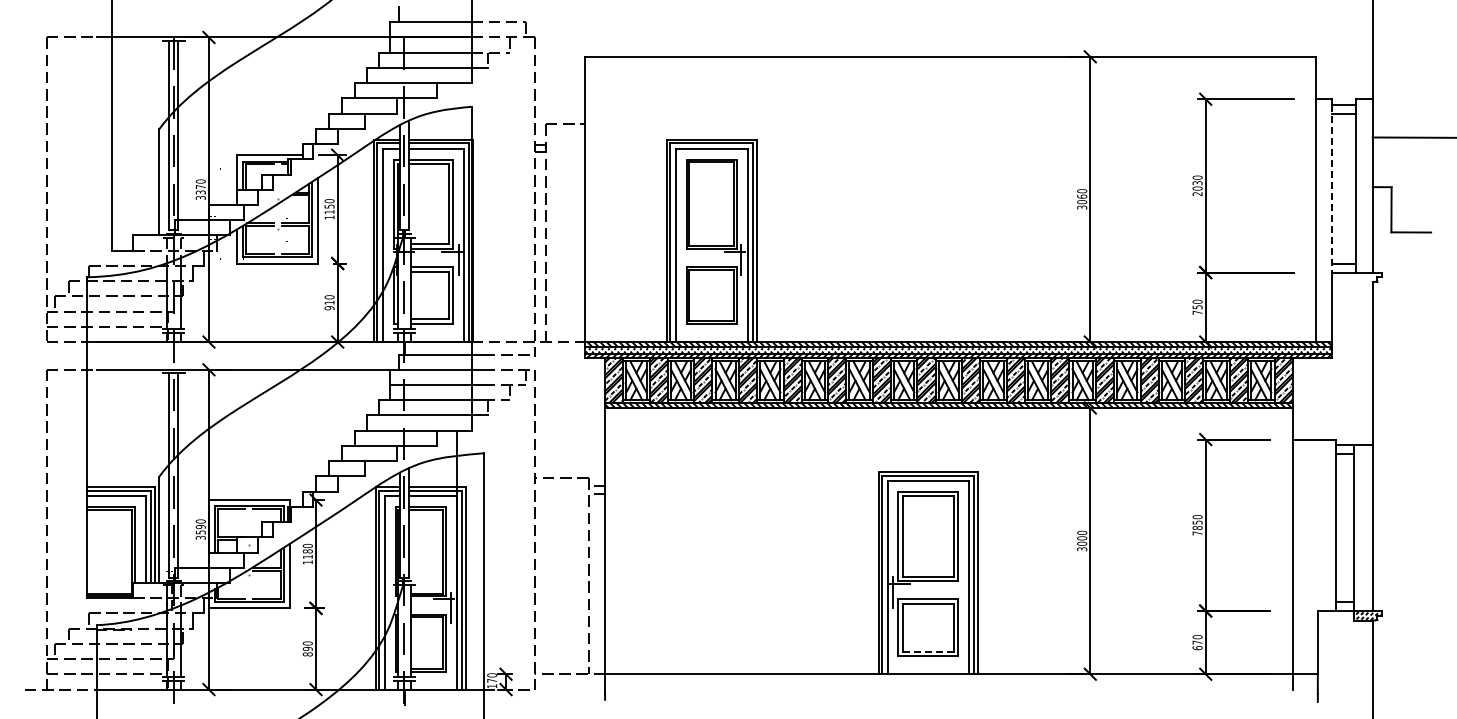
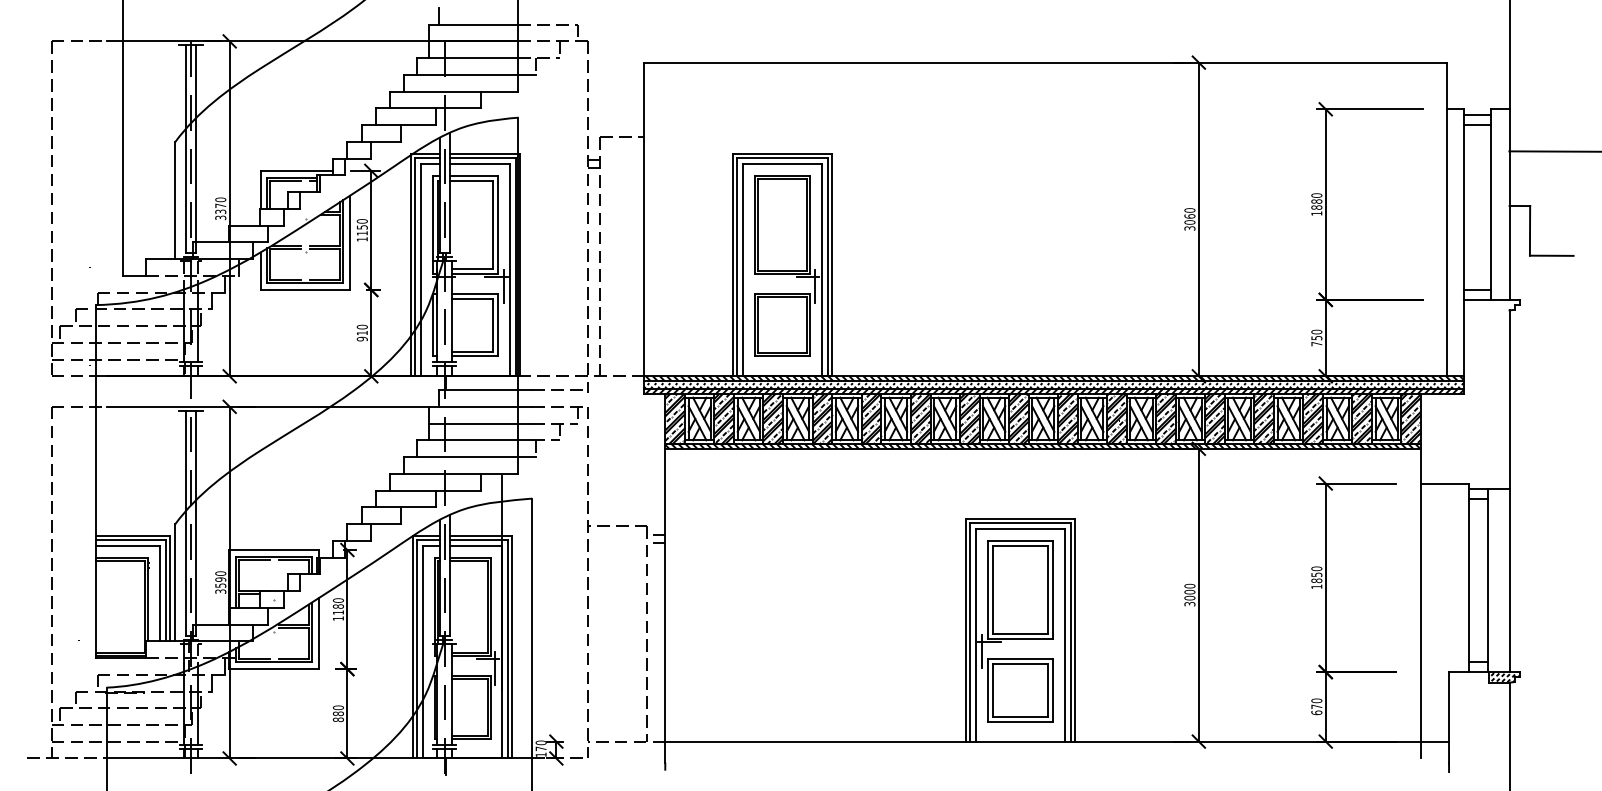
text: (1197, 188) -> (1316, 207), 2030 -> 1880
line: (1331, 188) -> (1464, 207), dashed -> solid
text: (1197, 533) -> (1316, 586), 7850 -> 1850
text: (307, 648) -> (338, 713), 890 -> 880
line: (928, 651) -> (1020, 716), dashed -> solid

